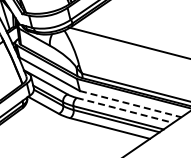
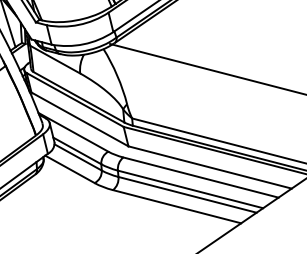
line: (131, 104) -> (211, 168), dashed -> solid
line: (125, 110) -> (201, 177), dashed -> solid

